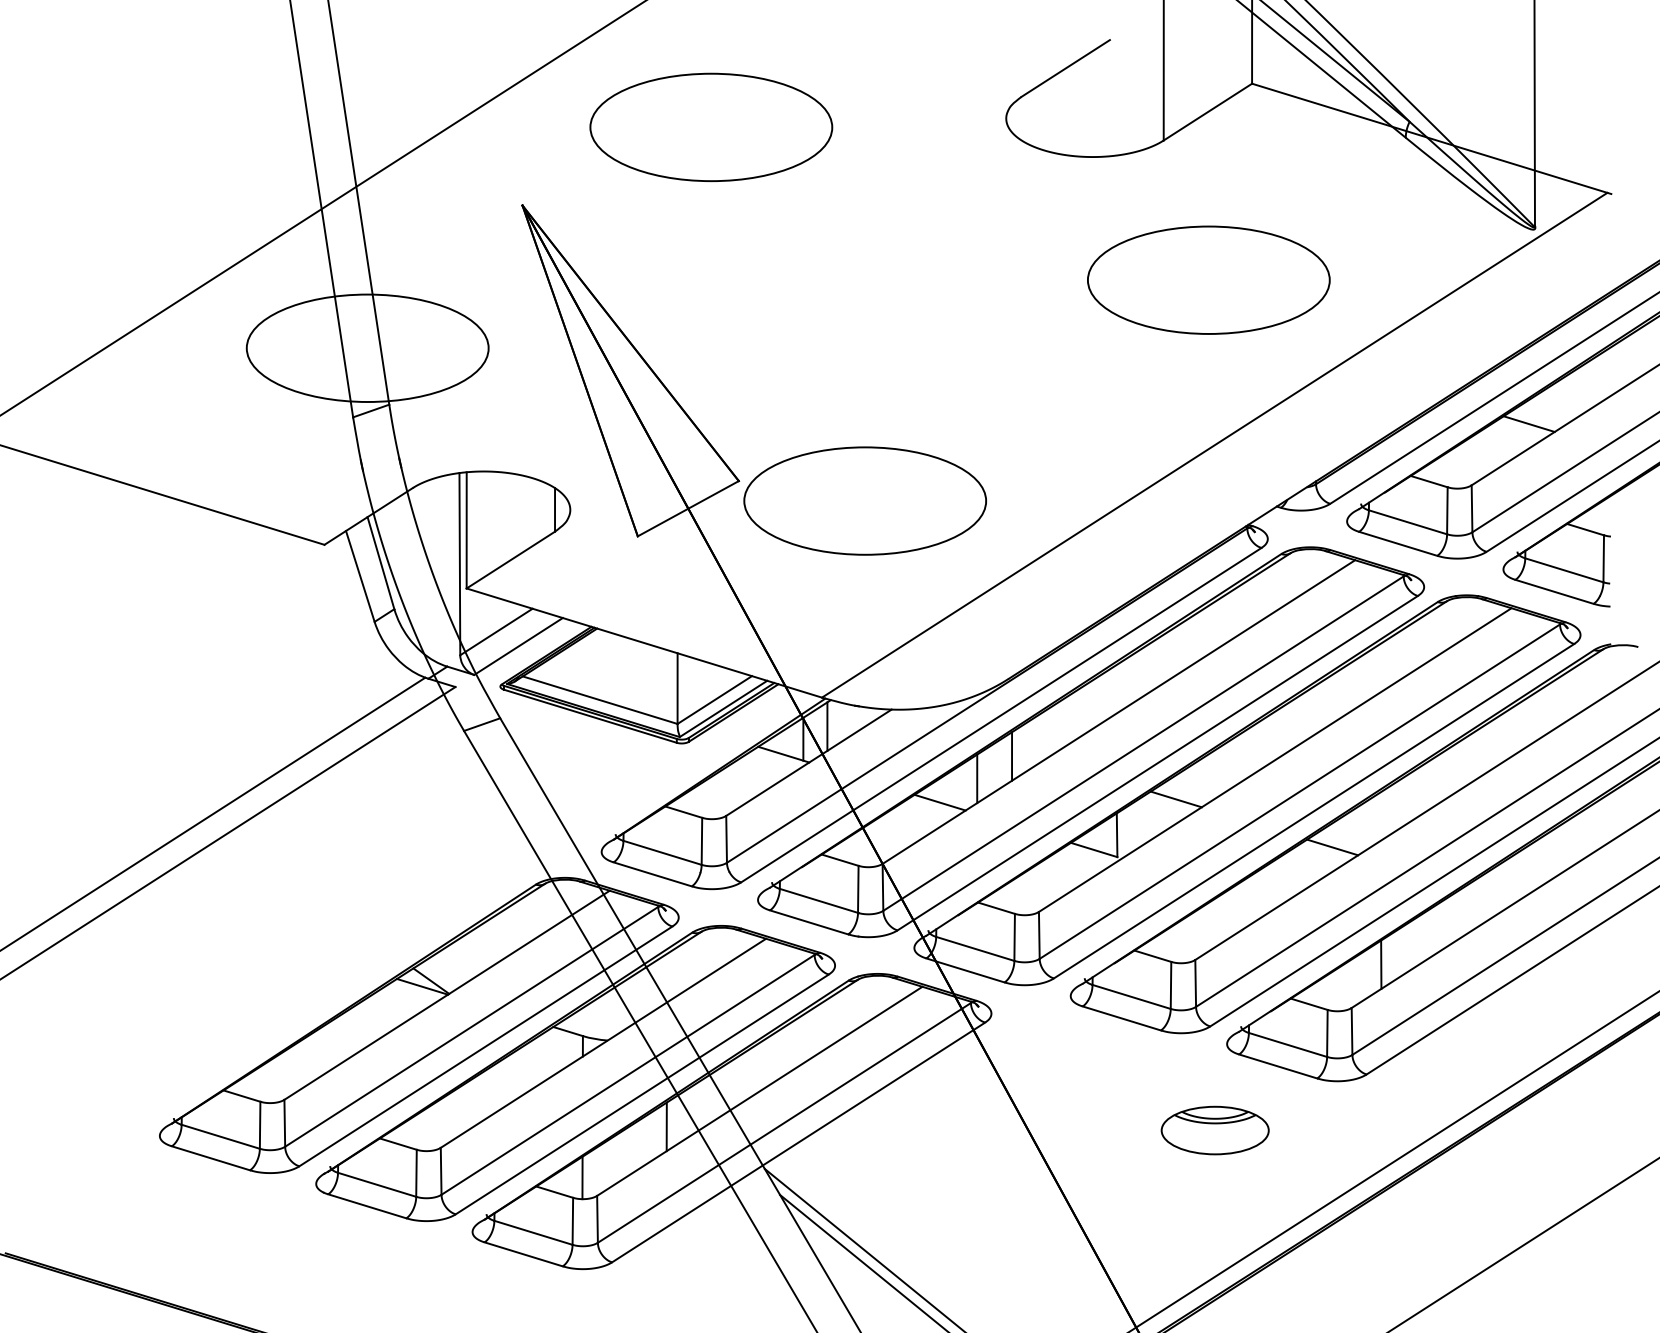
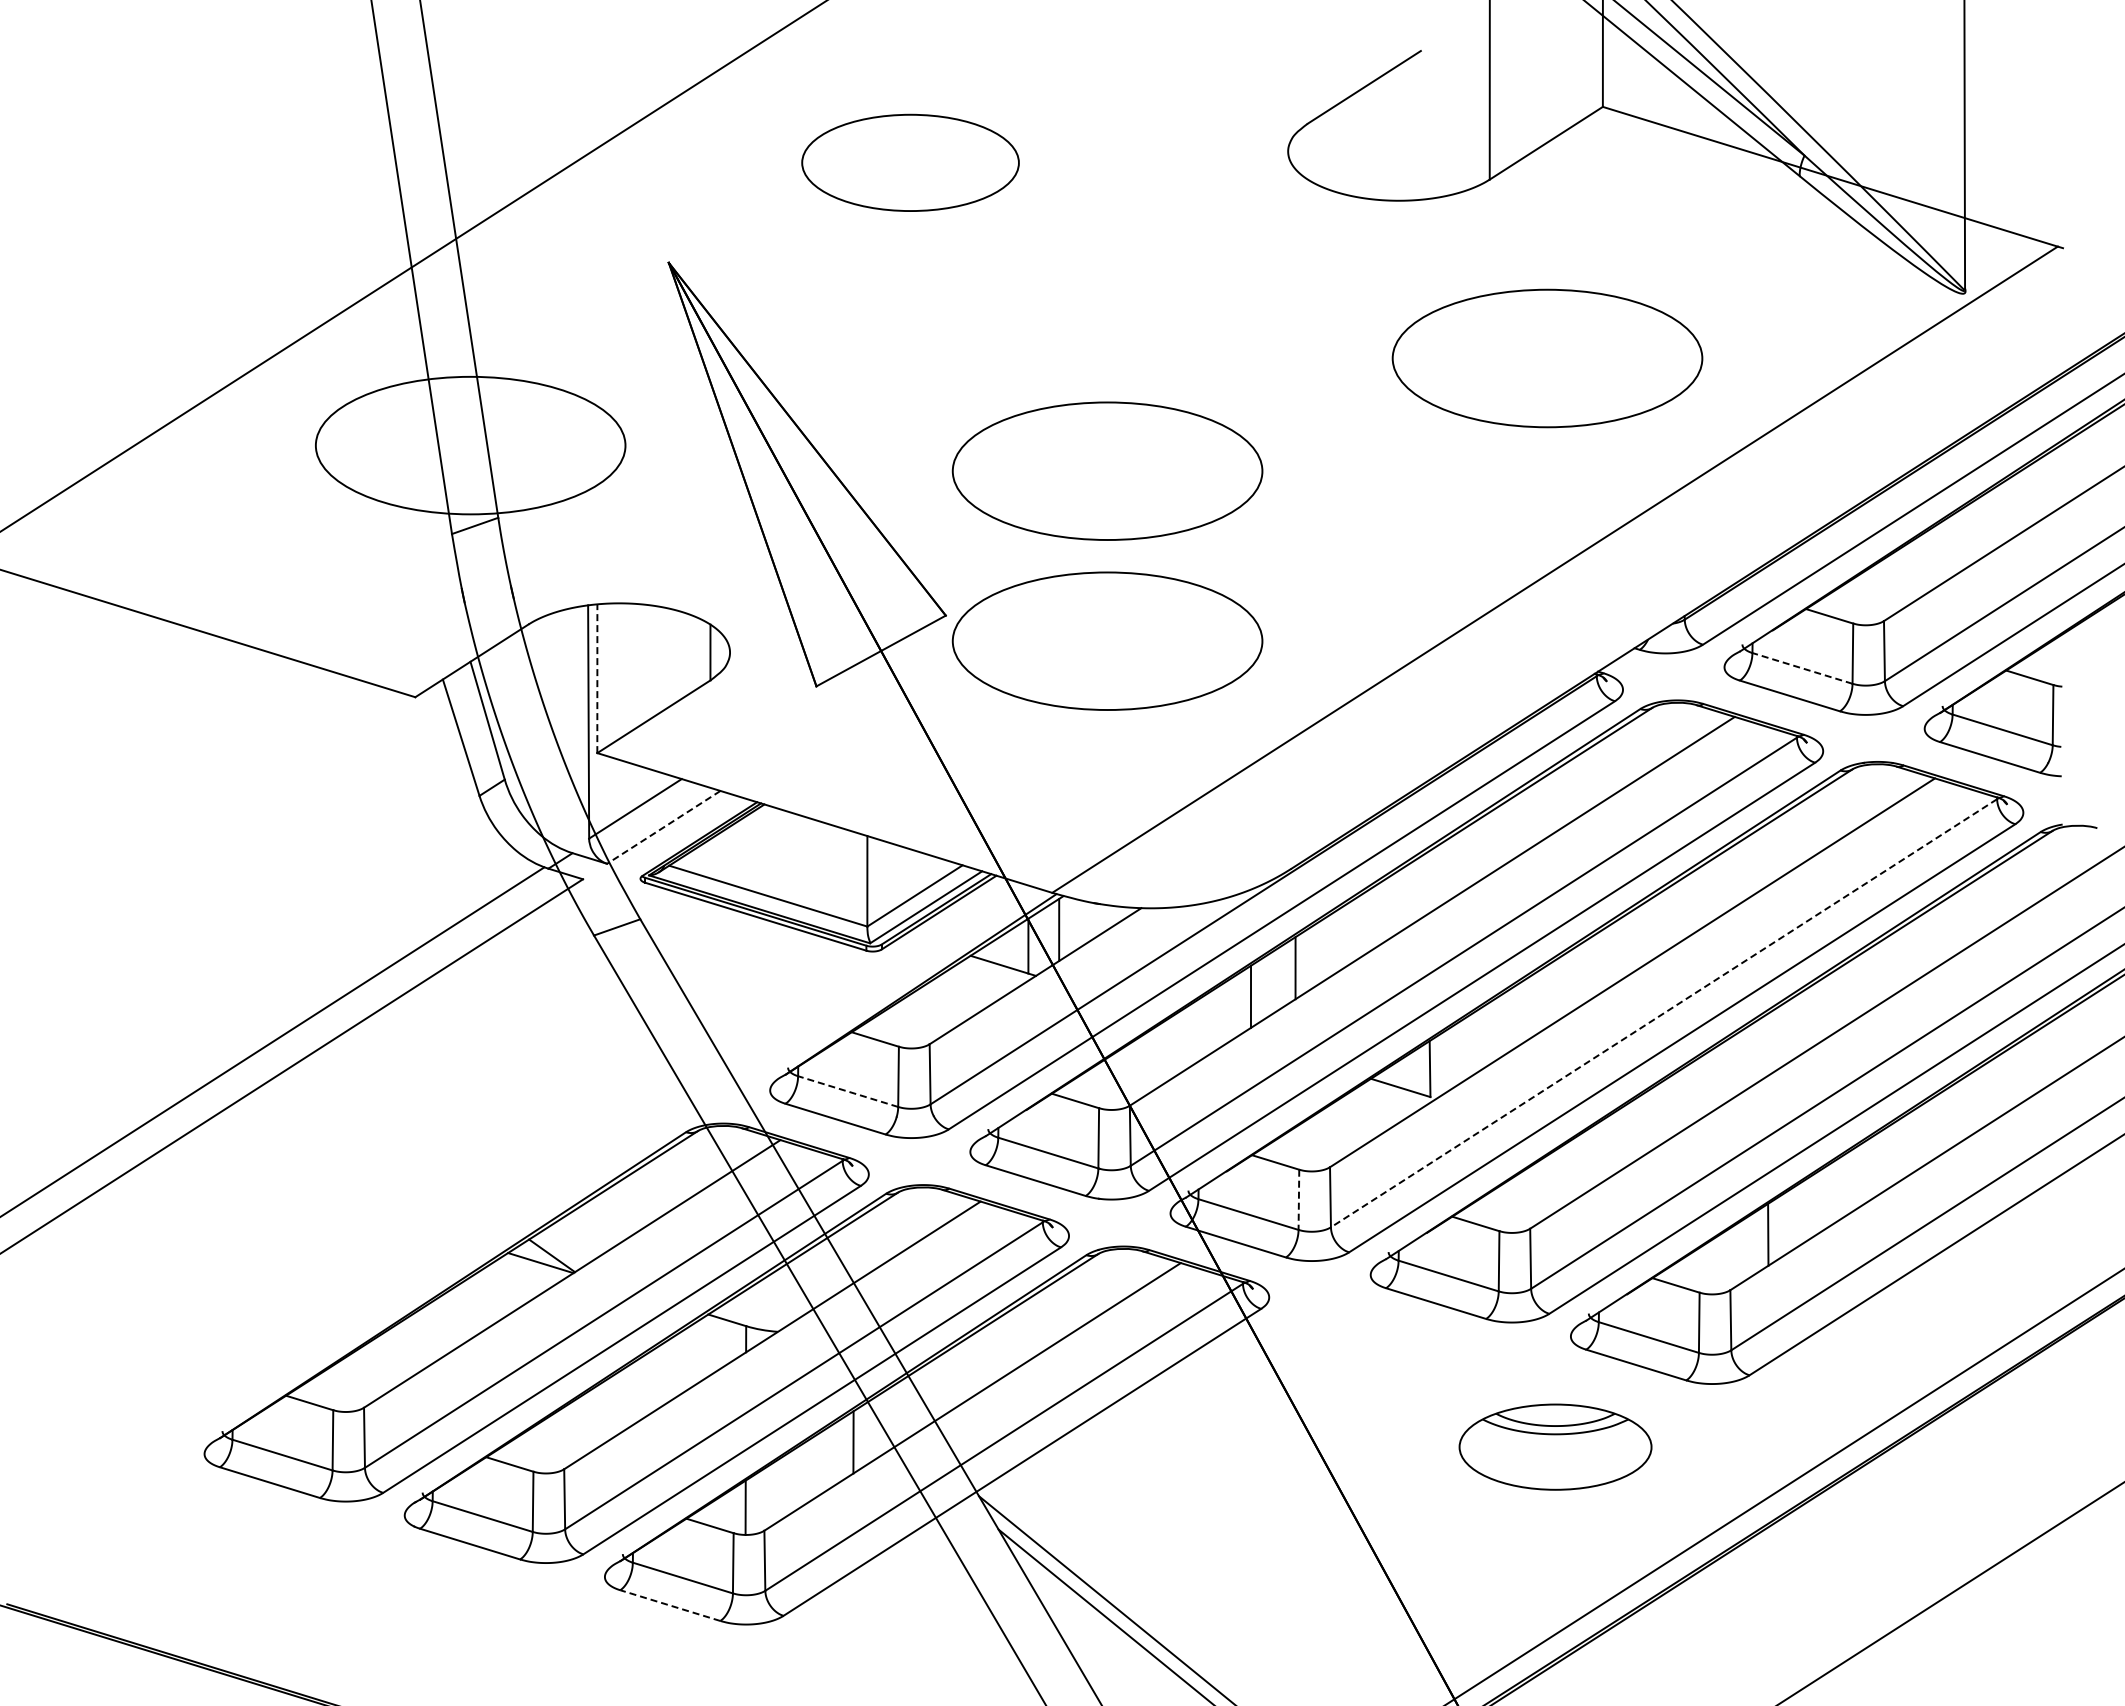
part: (711, 127) -> (910, 162), size x0.7
part: (865, 367) -> (1107, 470), added
line: (1529, 423) -> (1957, 542), removed
line: (1408, 522) -> (1802, 668), solid -> dashed
line: (466, 530) -> (597, 678), solid -> dashed
line: (518, 646) -> (663, 827), solid -> dashed
line: (1300, 791) -> (1664, 1013), solid -> dashed
line: (1176, 799) -> (1505, 1023), removed
line: (940, 802) -> (1203, 1027), removed
line: (1332, 847) -> (1705, 1084), removed
line: (662, 852) -> (847, 1091), solid -> dashed
line: (1014, 937) -> (1298, 1200), solid -> dashed
part: (1215, 1130) -> (1555, 1446), size x1.4
line: (523, 1254) -> (669, 1605), solid -> dashed

